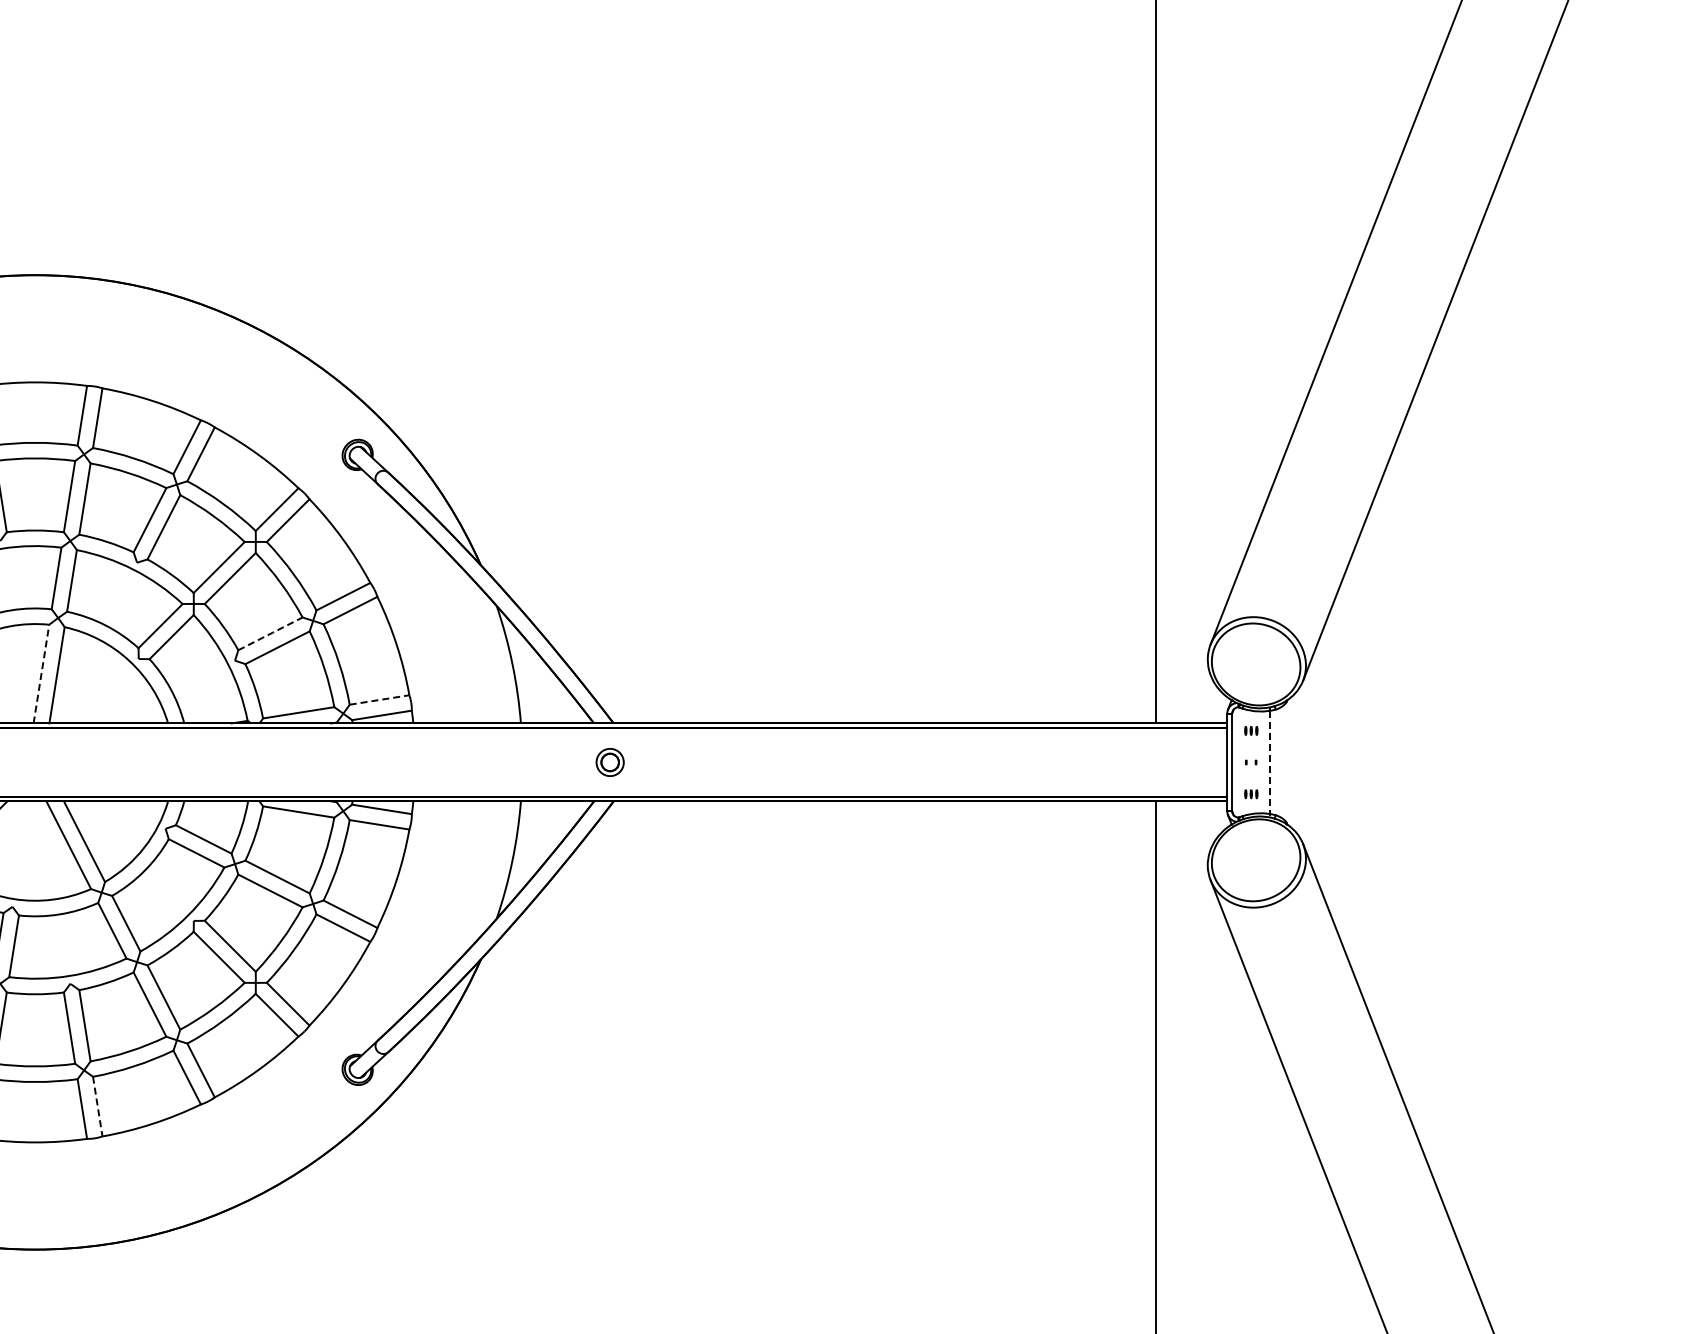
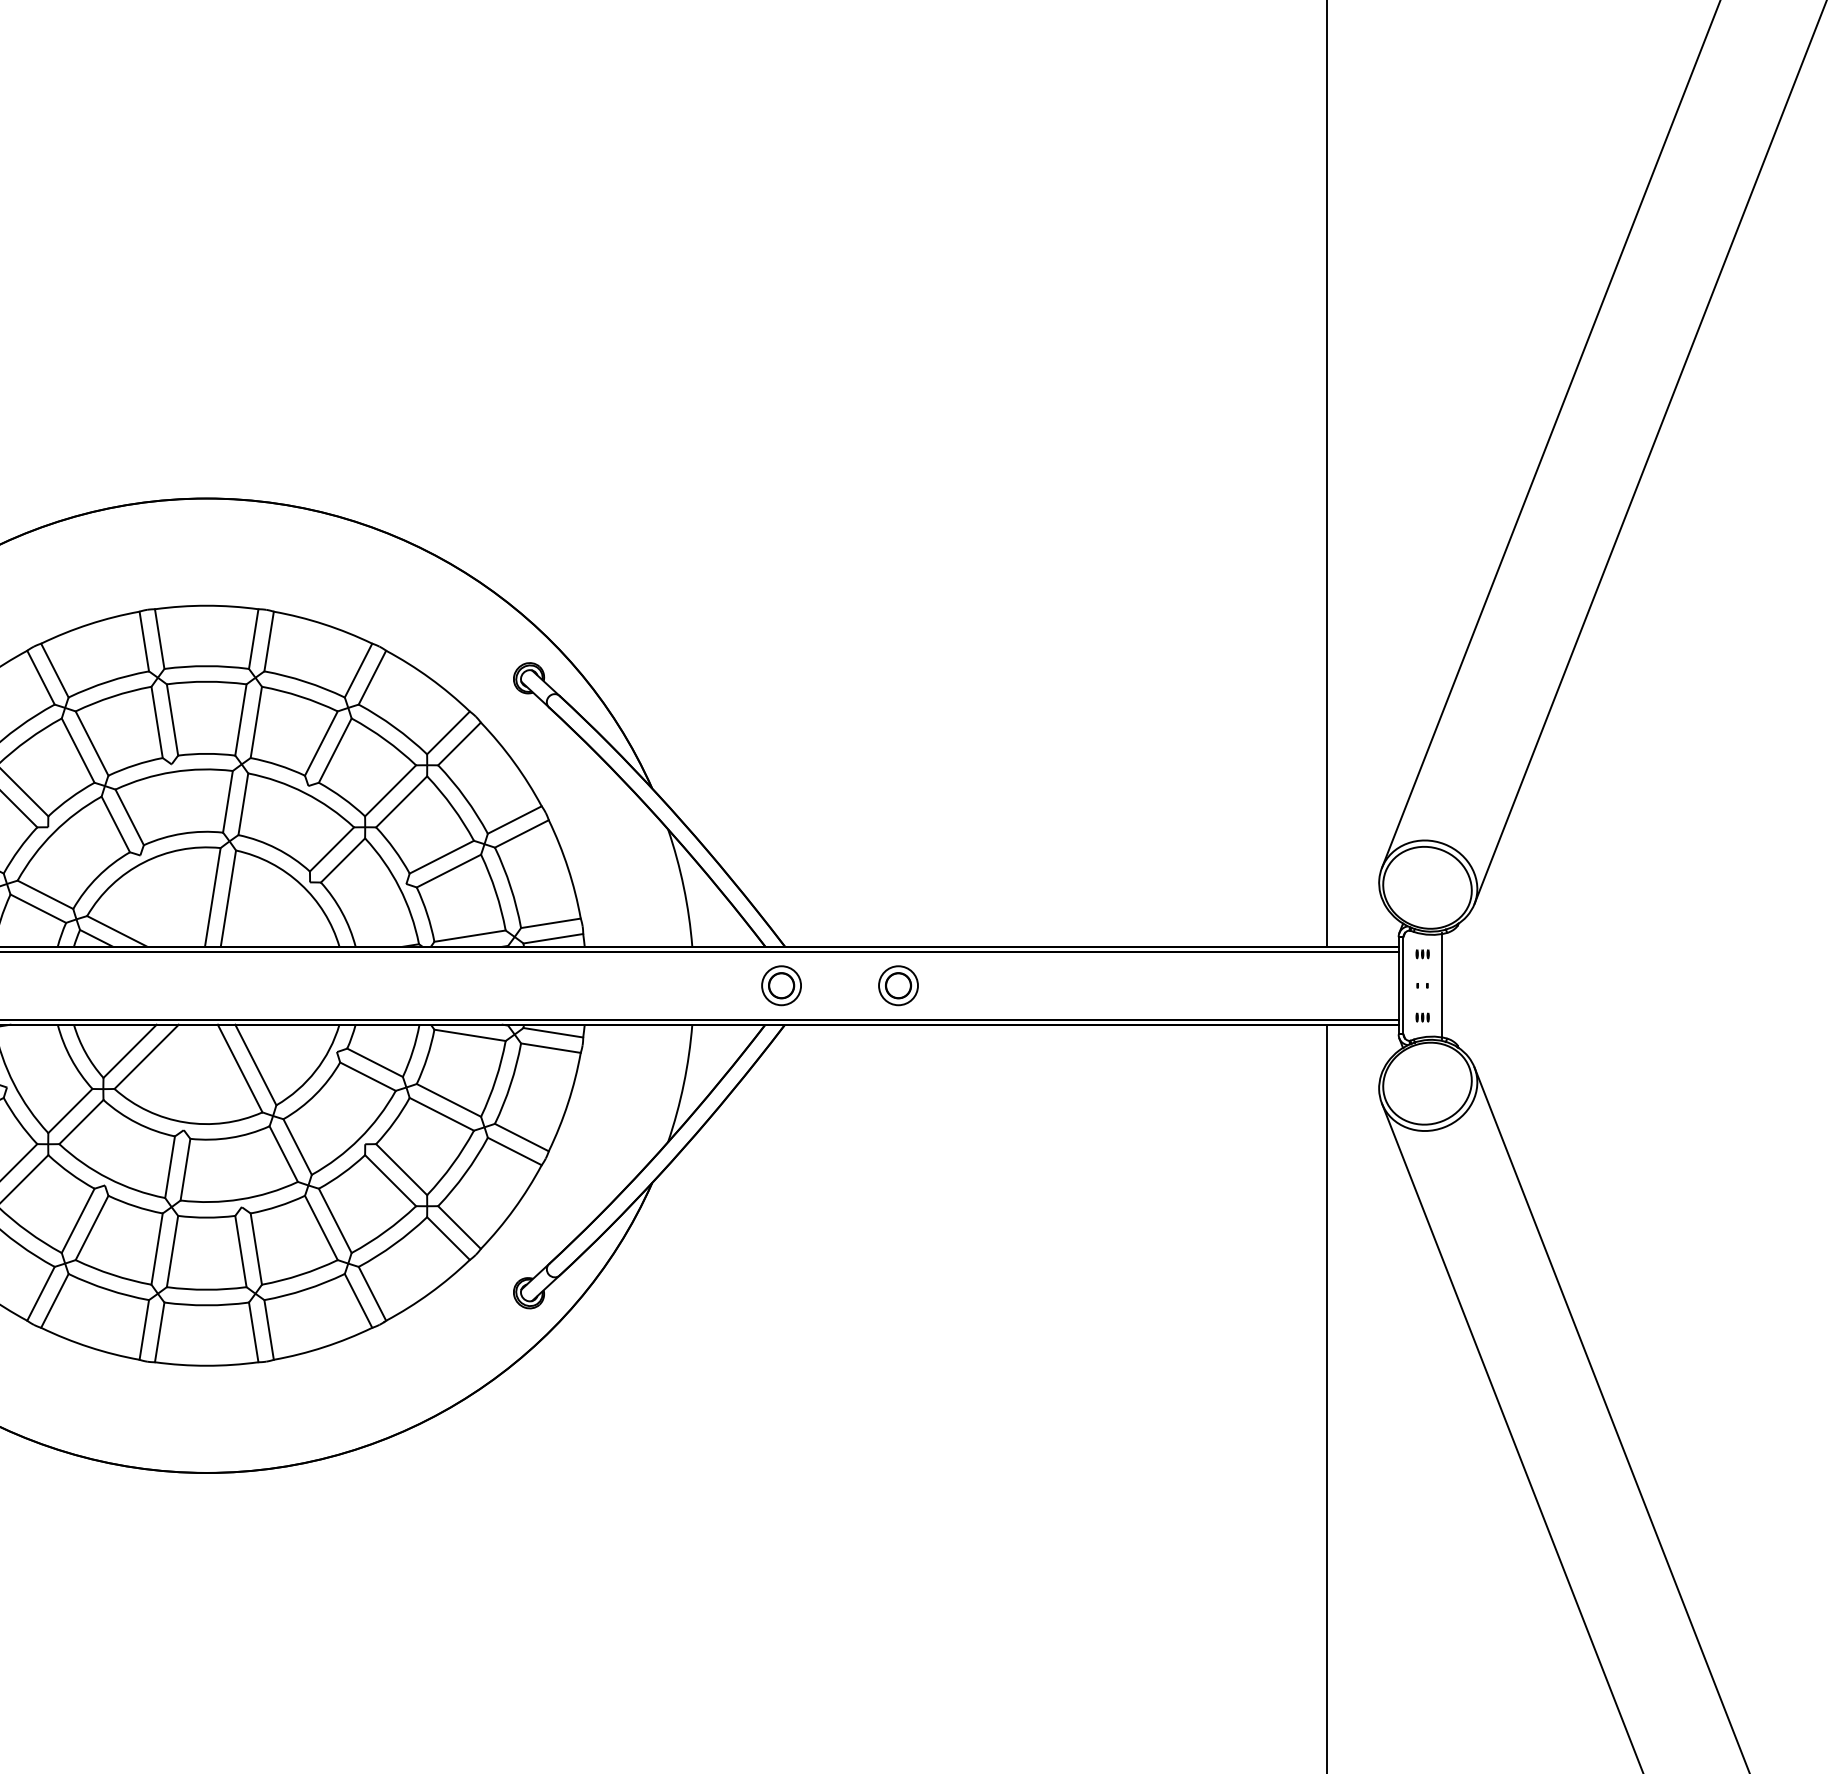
line: (271, 633) -> (442, 856), dashed -> solid
line: (41, 674) -> (212, 897), dashed -> solid
line: (380, 700) -> (551, 923), dashed -> solid
part: (610, 762) -> (781, 985), size x1.43
part: (727, 762) -> (898, 985), added
line: (1270, 762) -> (1441, 985), dashed -> solid
line: (98, 1107) -> (269, 1330), dashed -> solid

